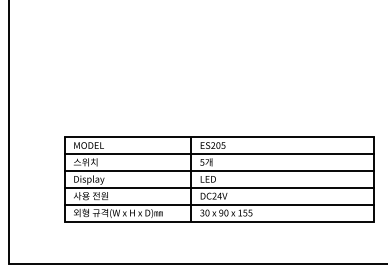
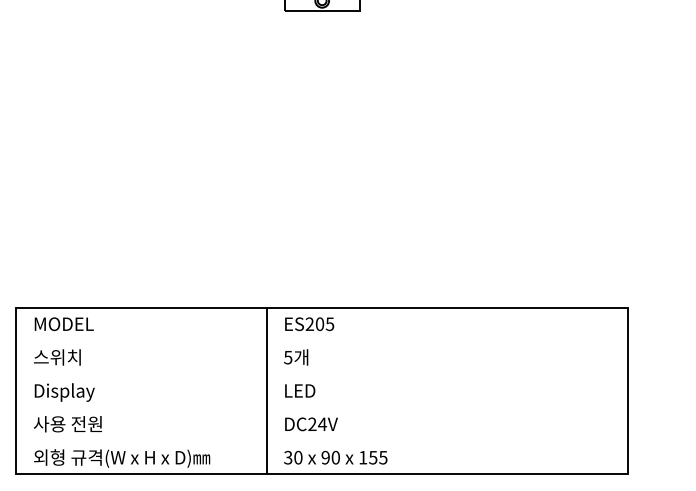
line: (219, 154) -> (322, 341), removed
line: (219, 170) -> (322, 373), removed
line: (219, 187) -> (322, 407), removed
line: (219, 204) -> (322, 440), removed

